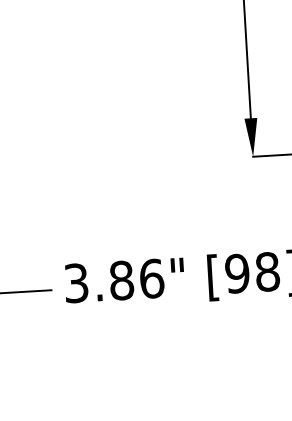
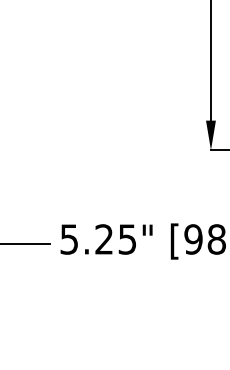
text: (114, 281) -> (98, 239), 3.86" -> 5.25"

